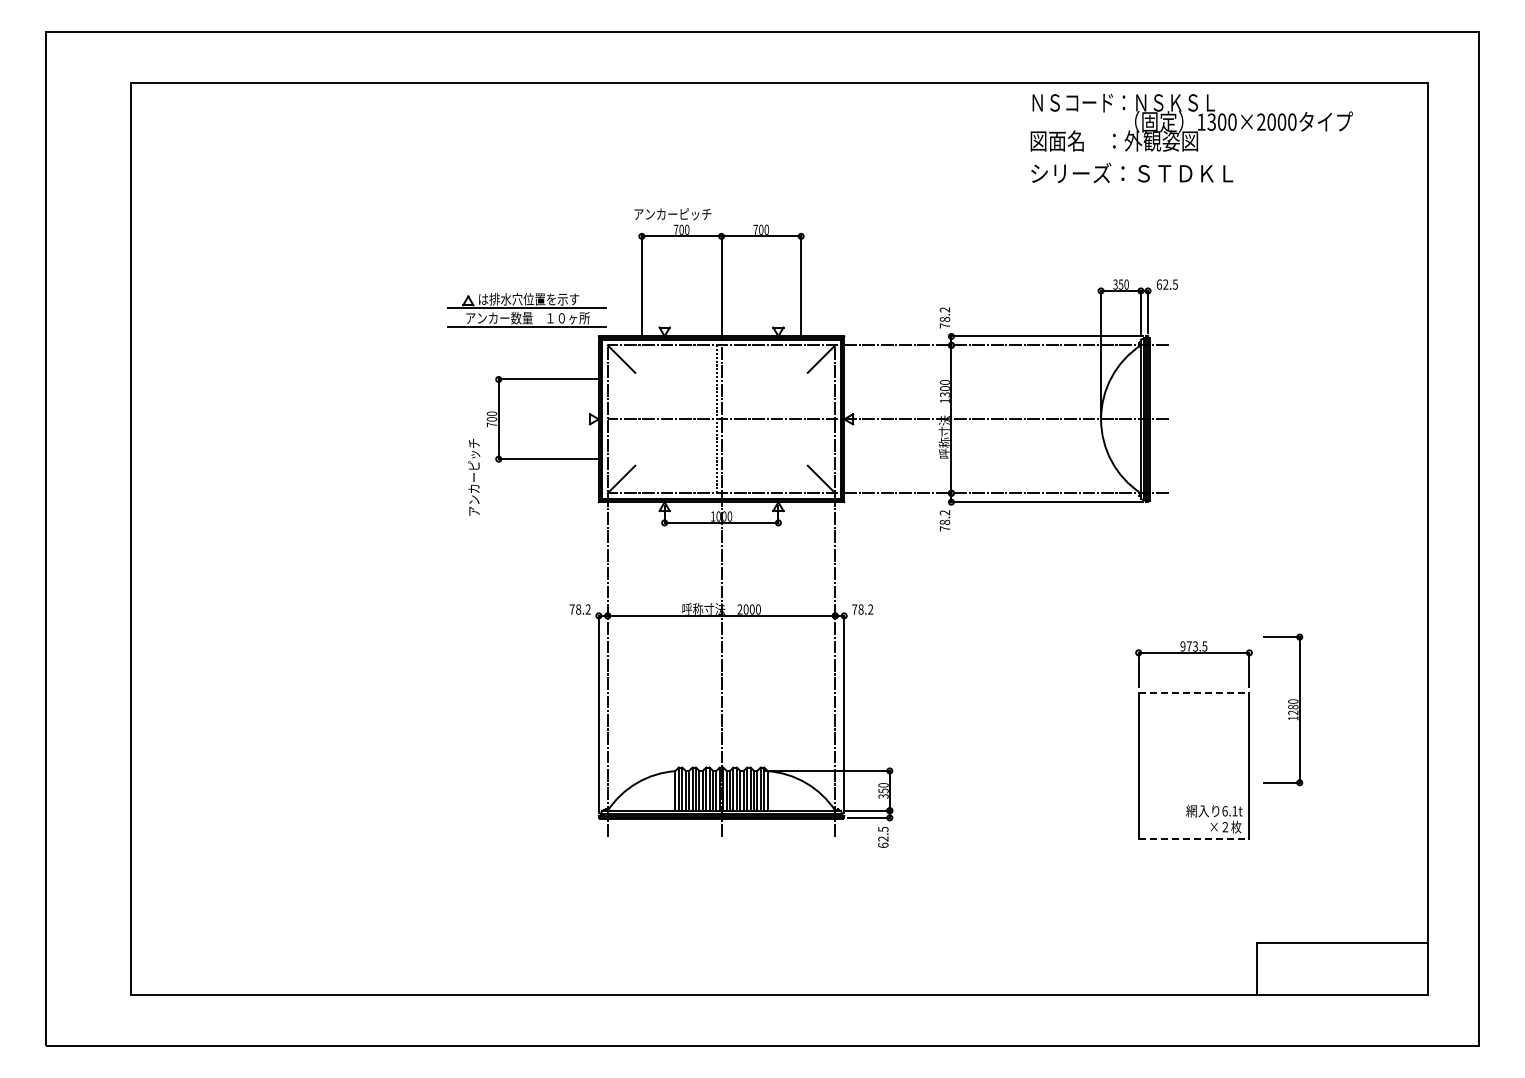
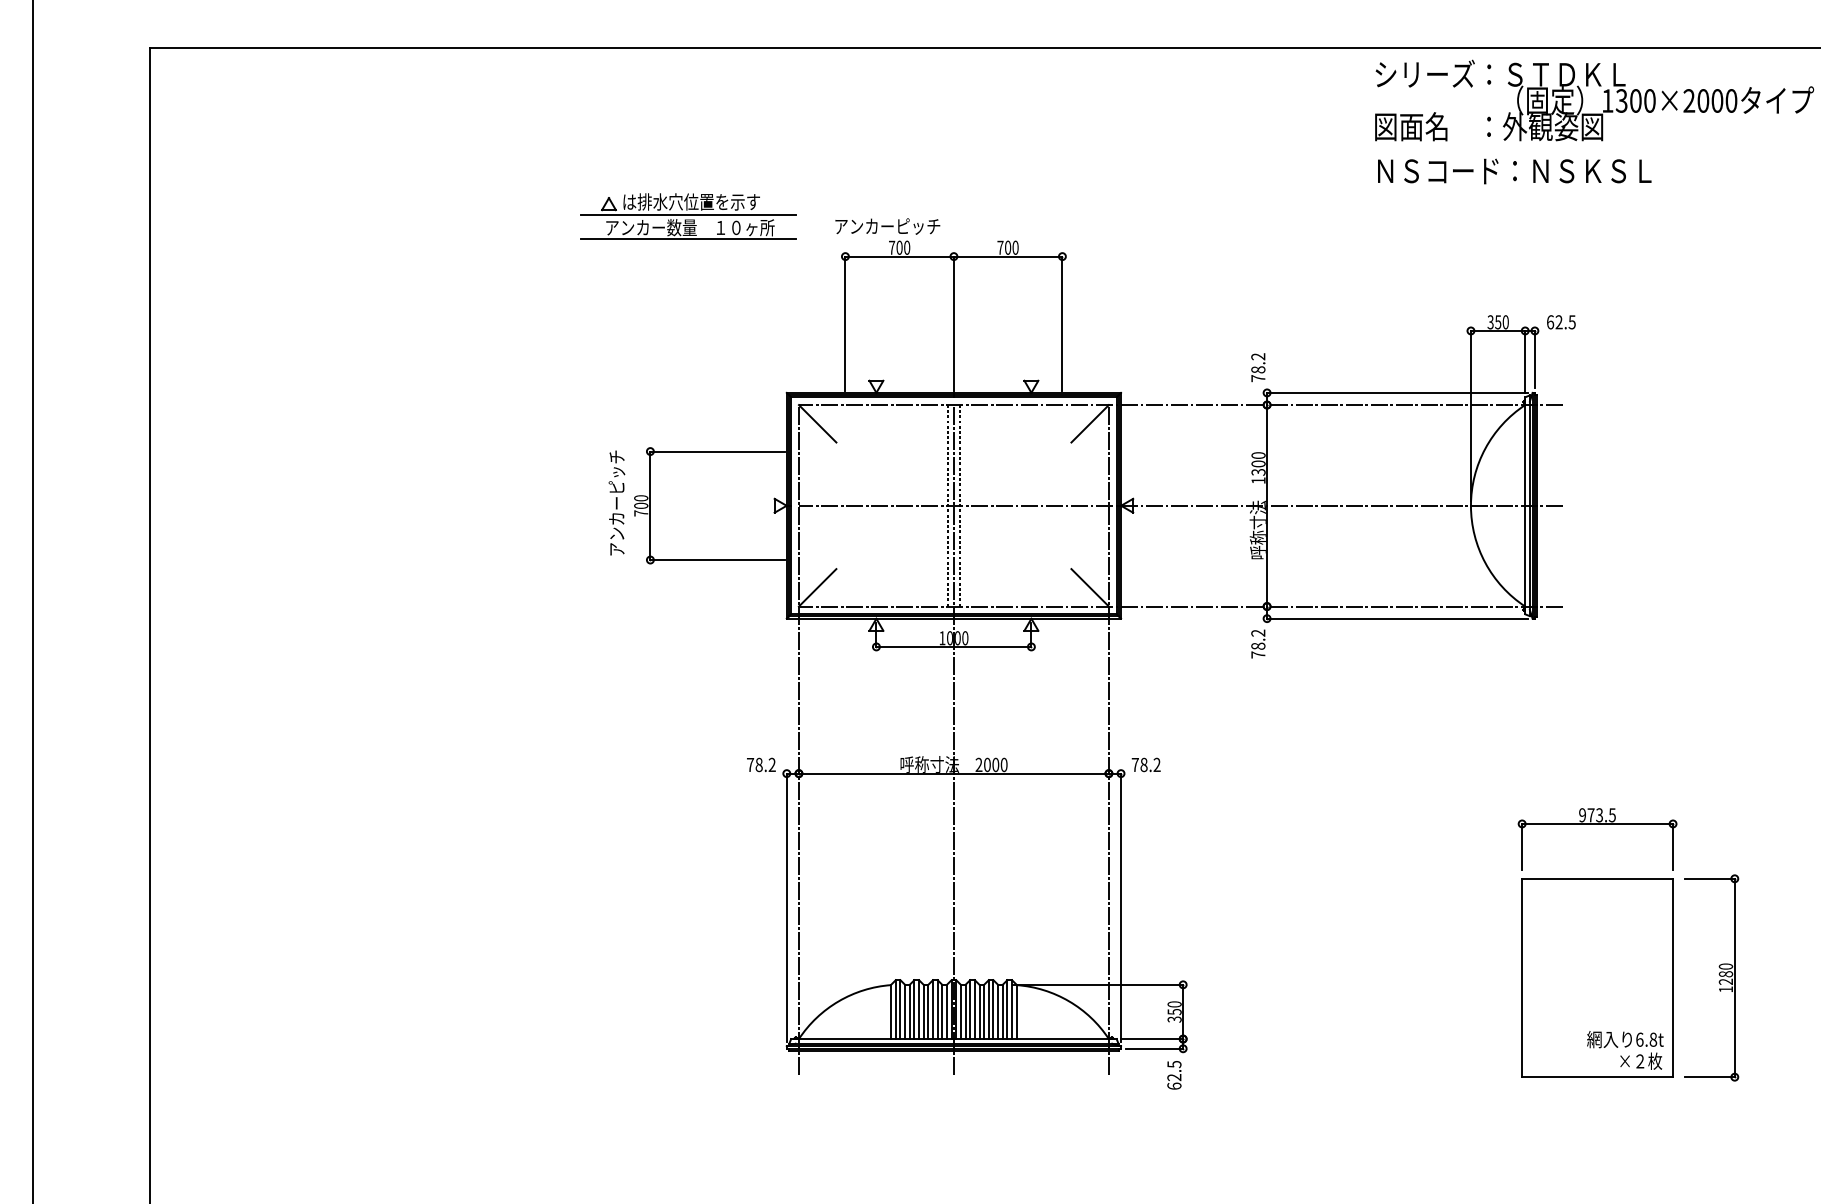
text: (1122, 102) -> (1500, 74), ＮＳコード：ＮＳＫＳＬ -> シリーズ：ＳＴＤＫＬ
text: (1132, 172) -> (1513, 169), シリーズ：ＳＴＤＫＬ -> ＮＳコード：ＮＳＫＳＬ
part: (526, 309) -> (688, 215), moved
line: (725, 419) -> (959, 506), added
text: (474, 476) -> (617, 501), moved
line: (1194, 693) -> (1598, 879), dashed -> solid
part: (1283, 709) -> (1712, 977), moved
text: (1234, 811) -> (1652, 1040), 6.1t -> 6.8t
line: (1194, 838) -> (1598, 1076), dashed -> solid

